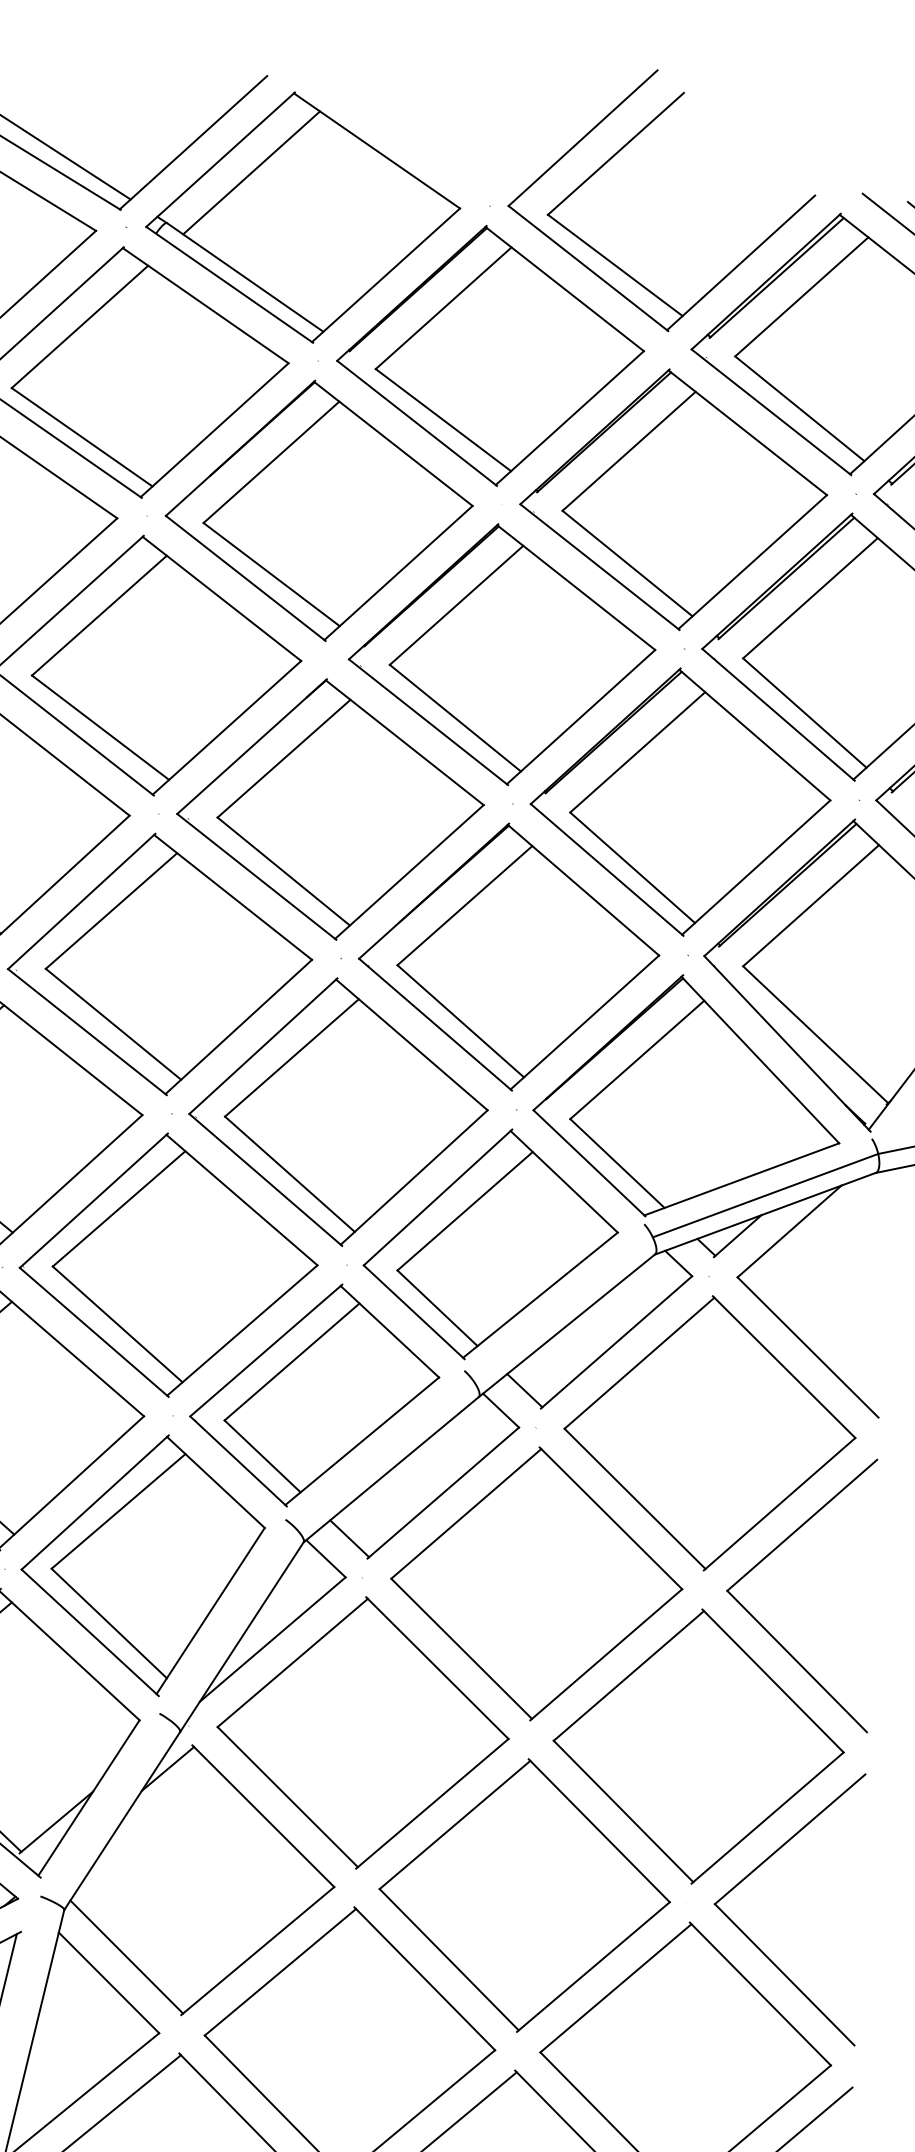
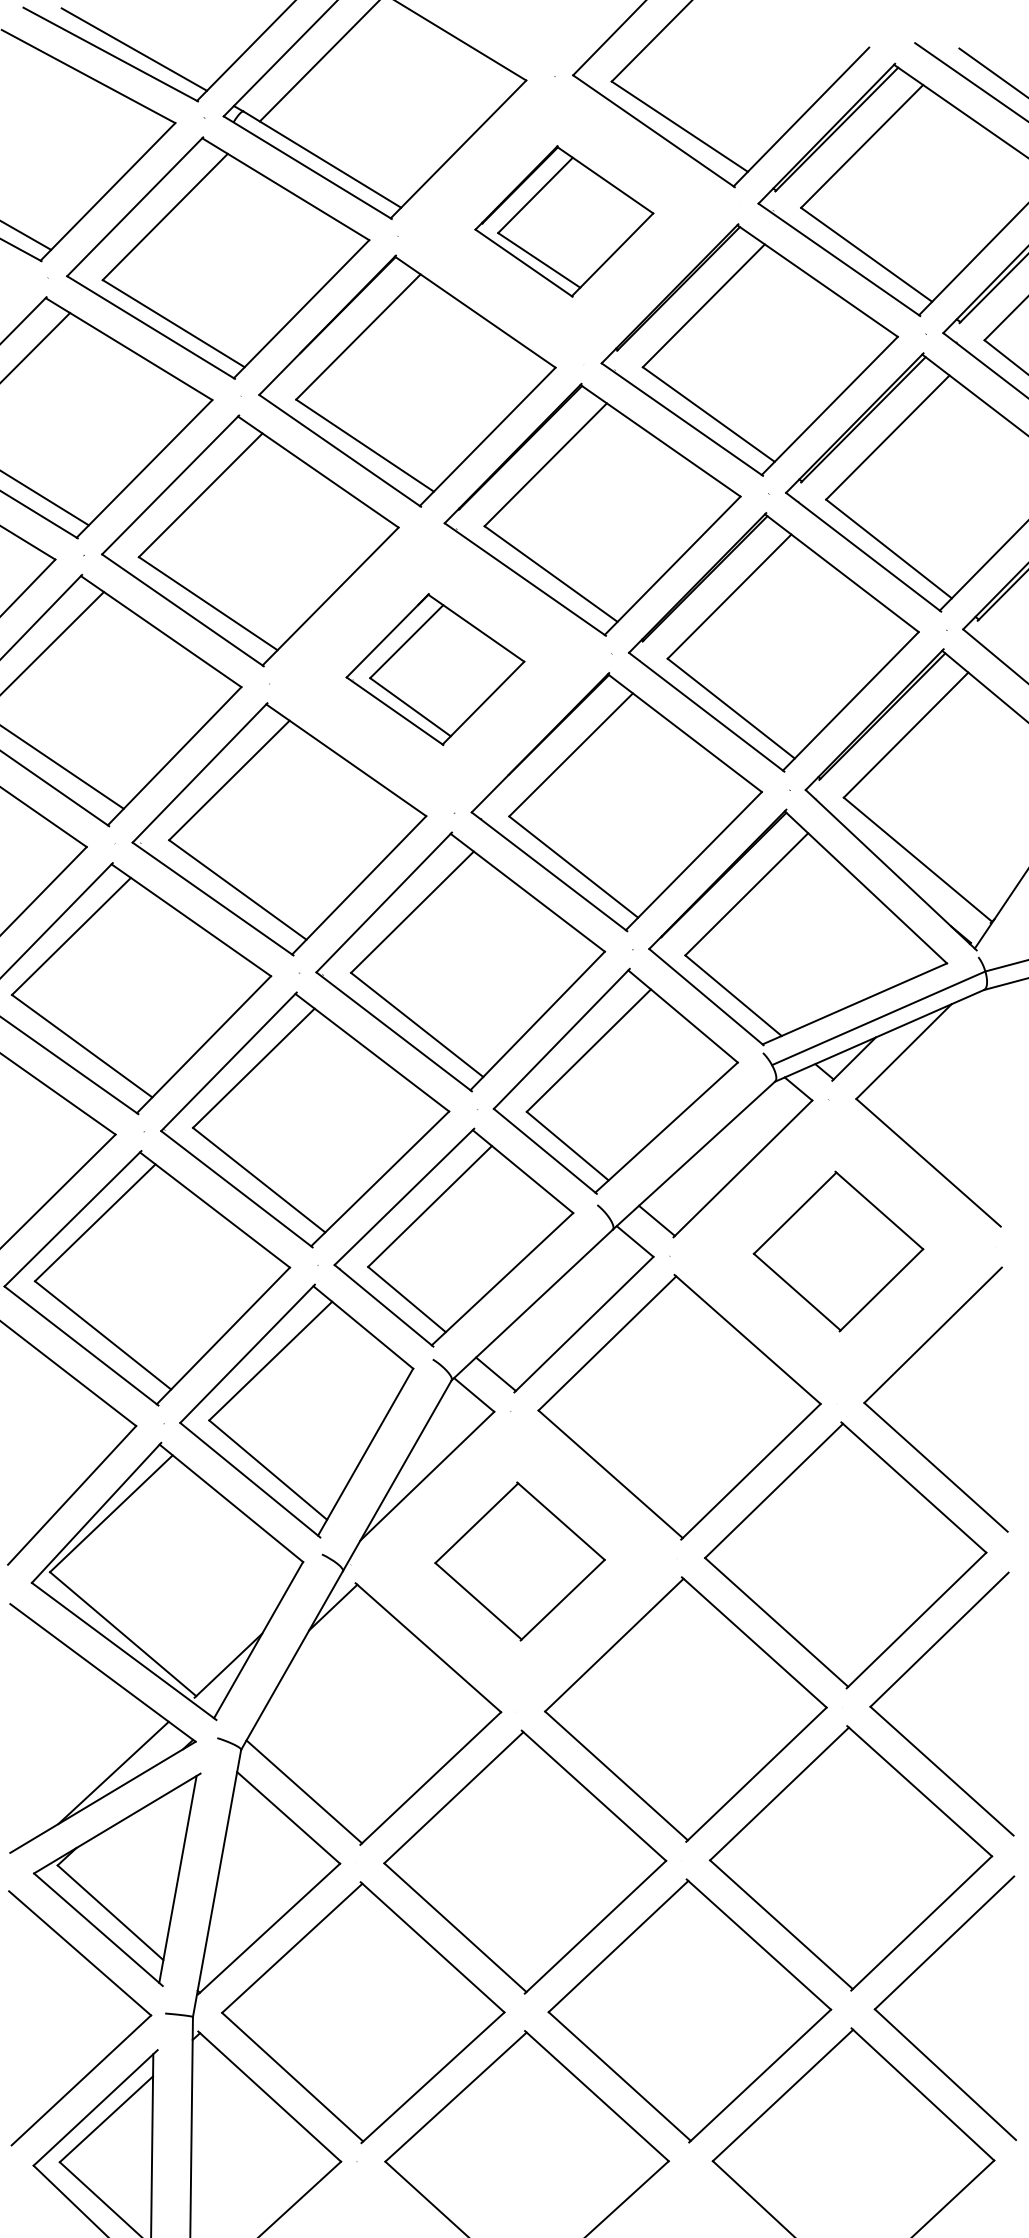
part: (490, 355) -> (564, 221), size x0.6
part: (330, 809) -> (435, 669), size x0.6
part: (709, 1433) -> (838, 1251), size x0.6
part: (362, 1732) -> (519, 1561), size x0.6

